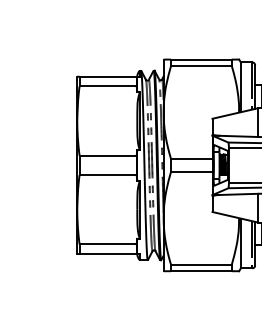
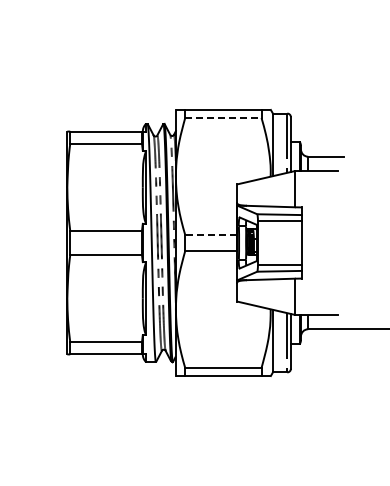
line: (201, 65) -> (223, 117), solid -> dashed
line: (191, 159) -> (210, 235), solid -> dashed

